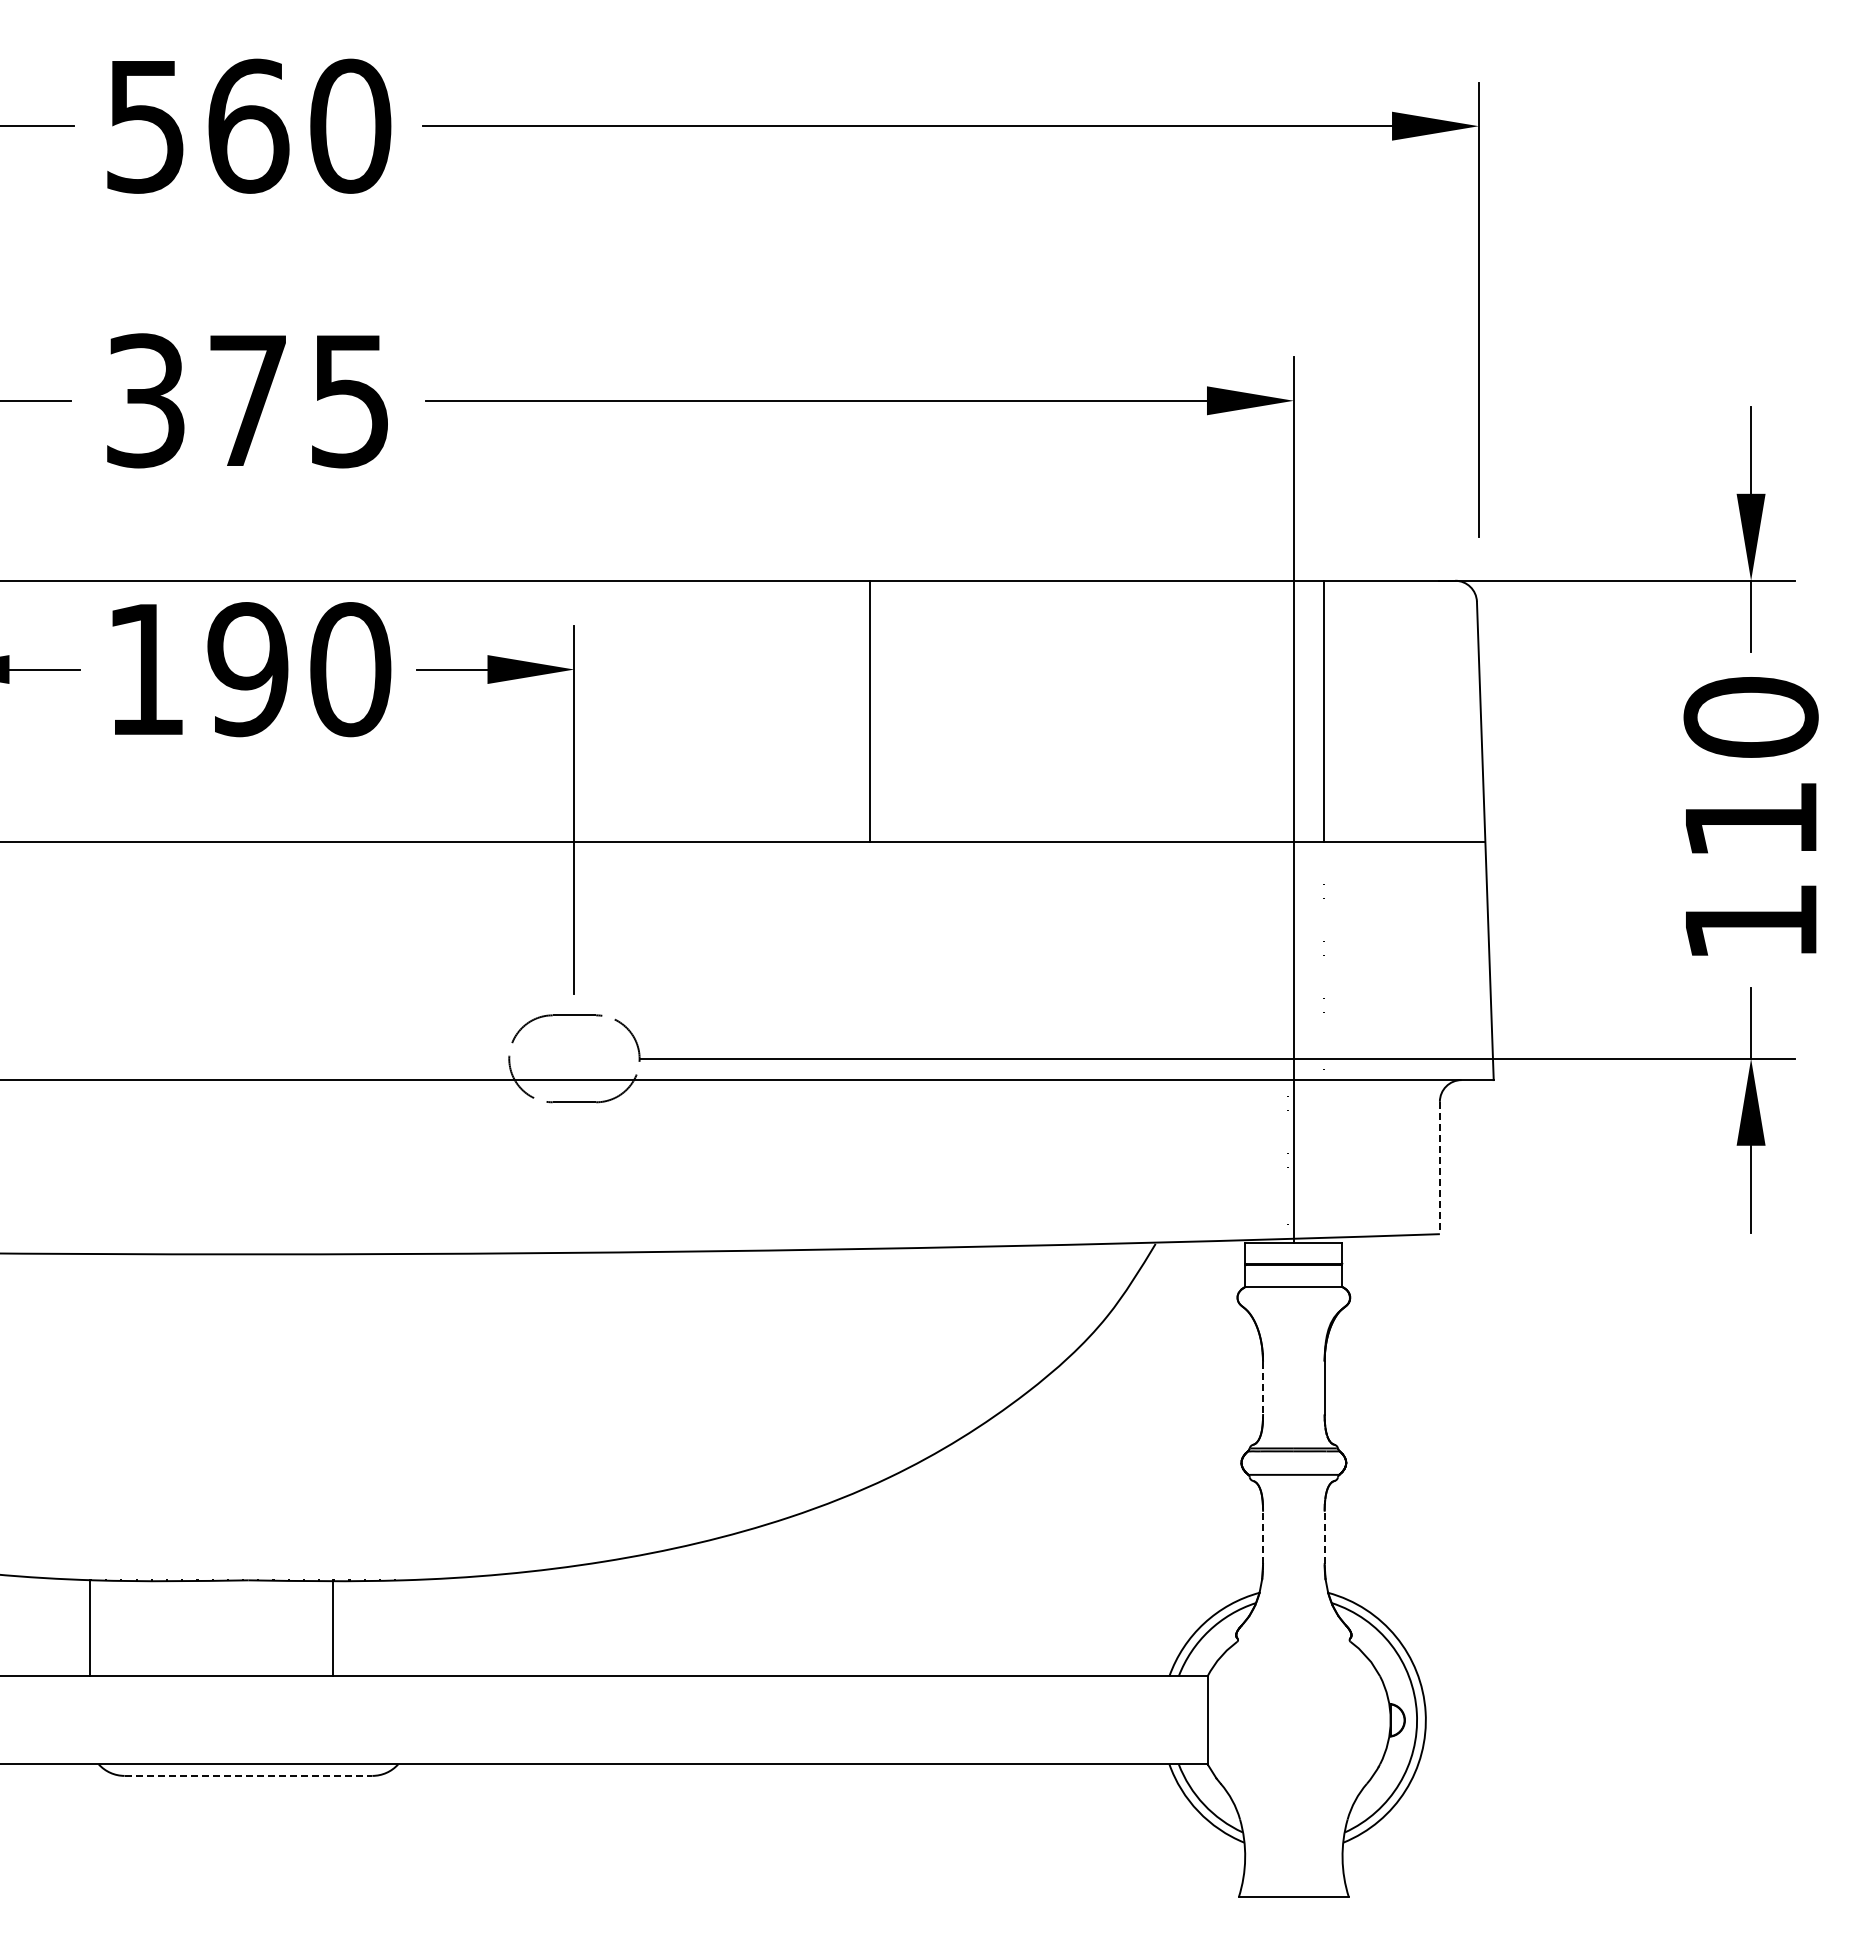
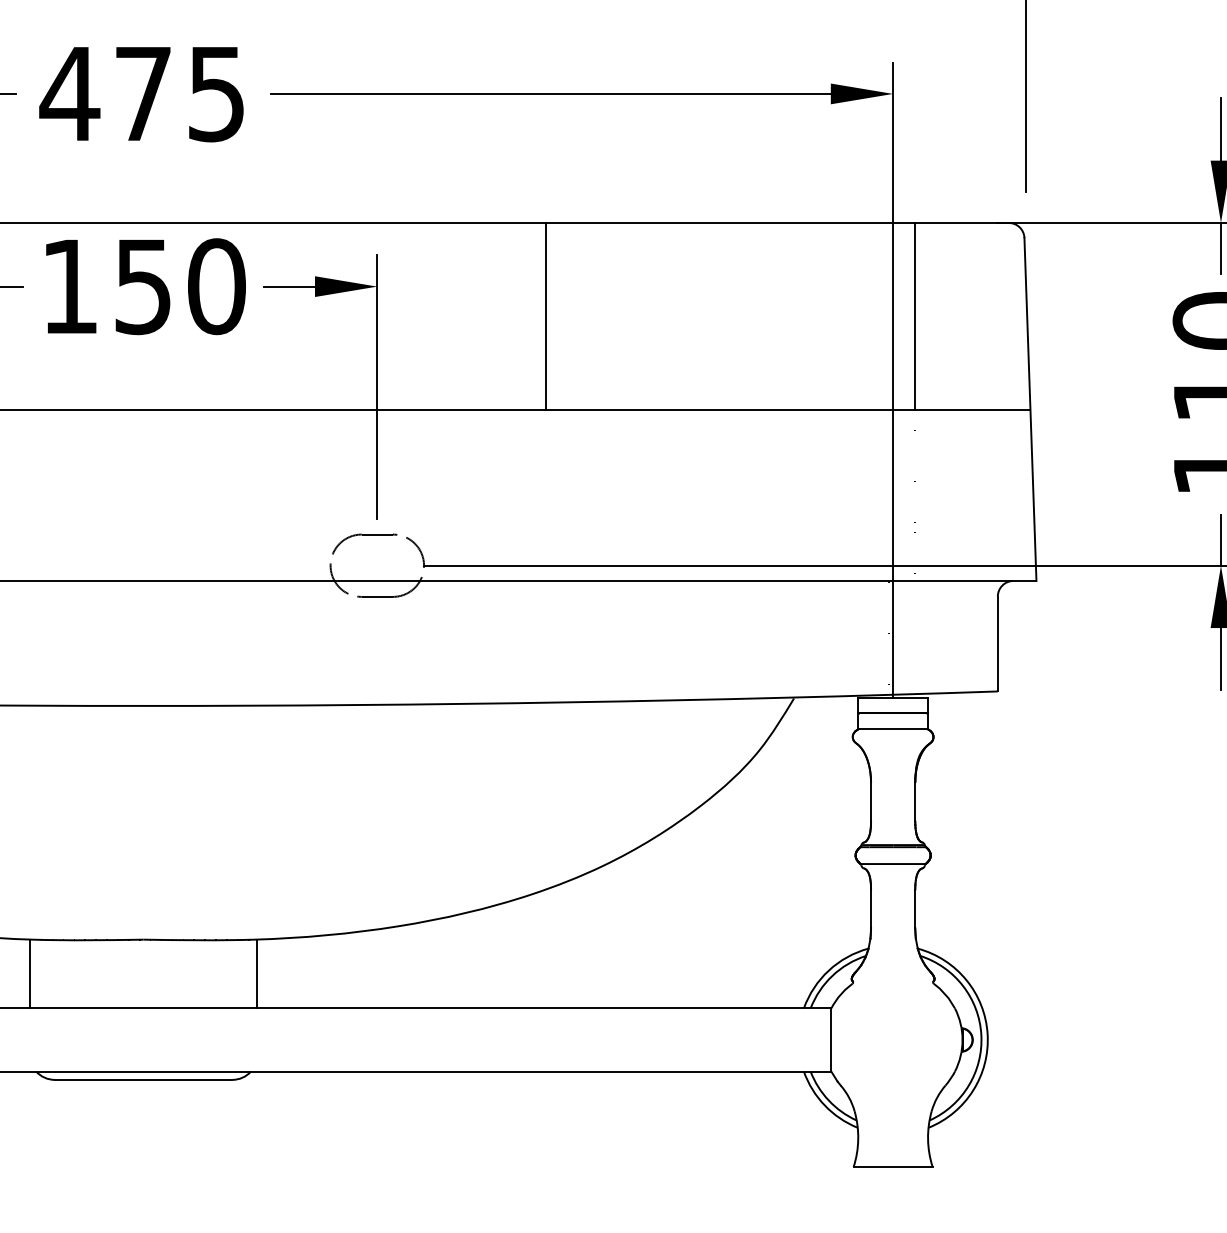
text: (145, 400) -> (69, 93), 375 -> 475
text: (247, 669) -> (142, 286), 190 -> 150
line: (870, 710) -> (545, 315), moved
line: (1439, 1168) -> (997, 644), dashed -> solid
line: (1263, 1388) -> (871, 802), dashed -> solid
line: (1263, 1537) -> (871, 908), dashed -> solid
line: (1324, 1537) -> (915, 908), dashed -> solid
line: (333, 1628) -> (257, 974), moved
line: (248, 1775) -> (143, 1079), dashed -> solid

